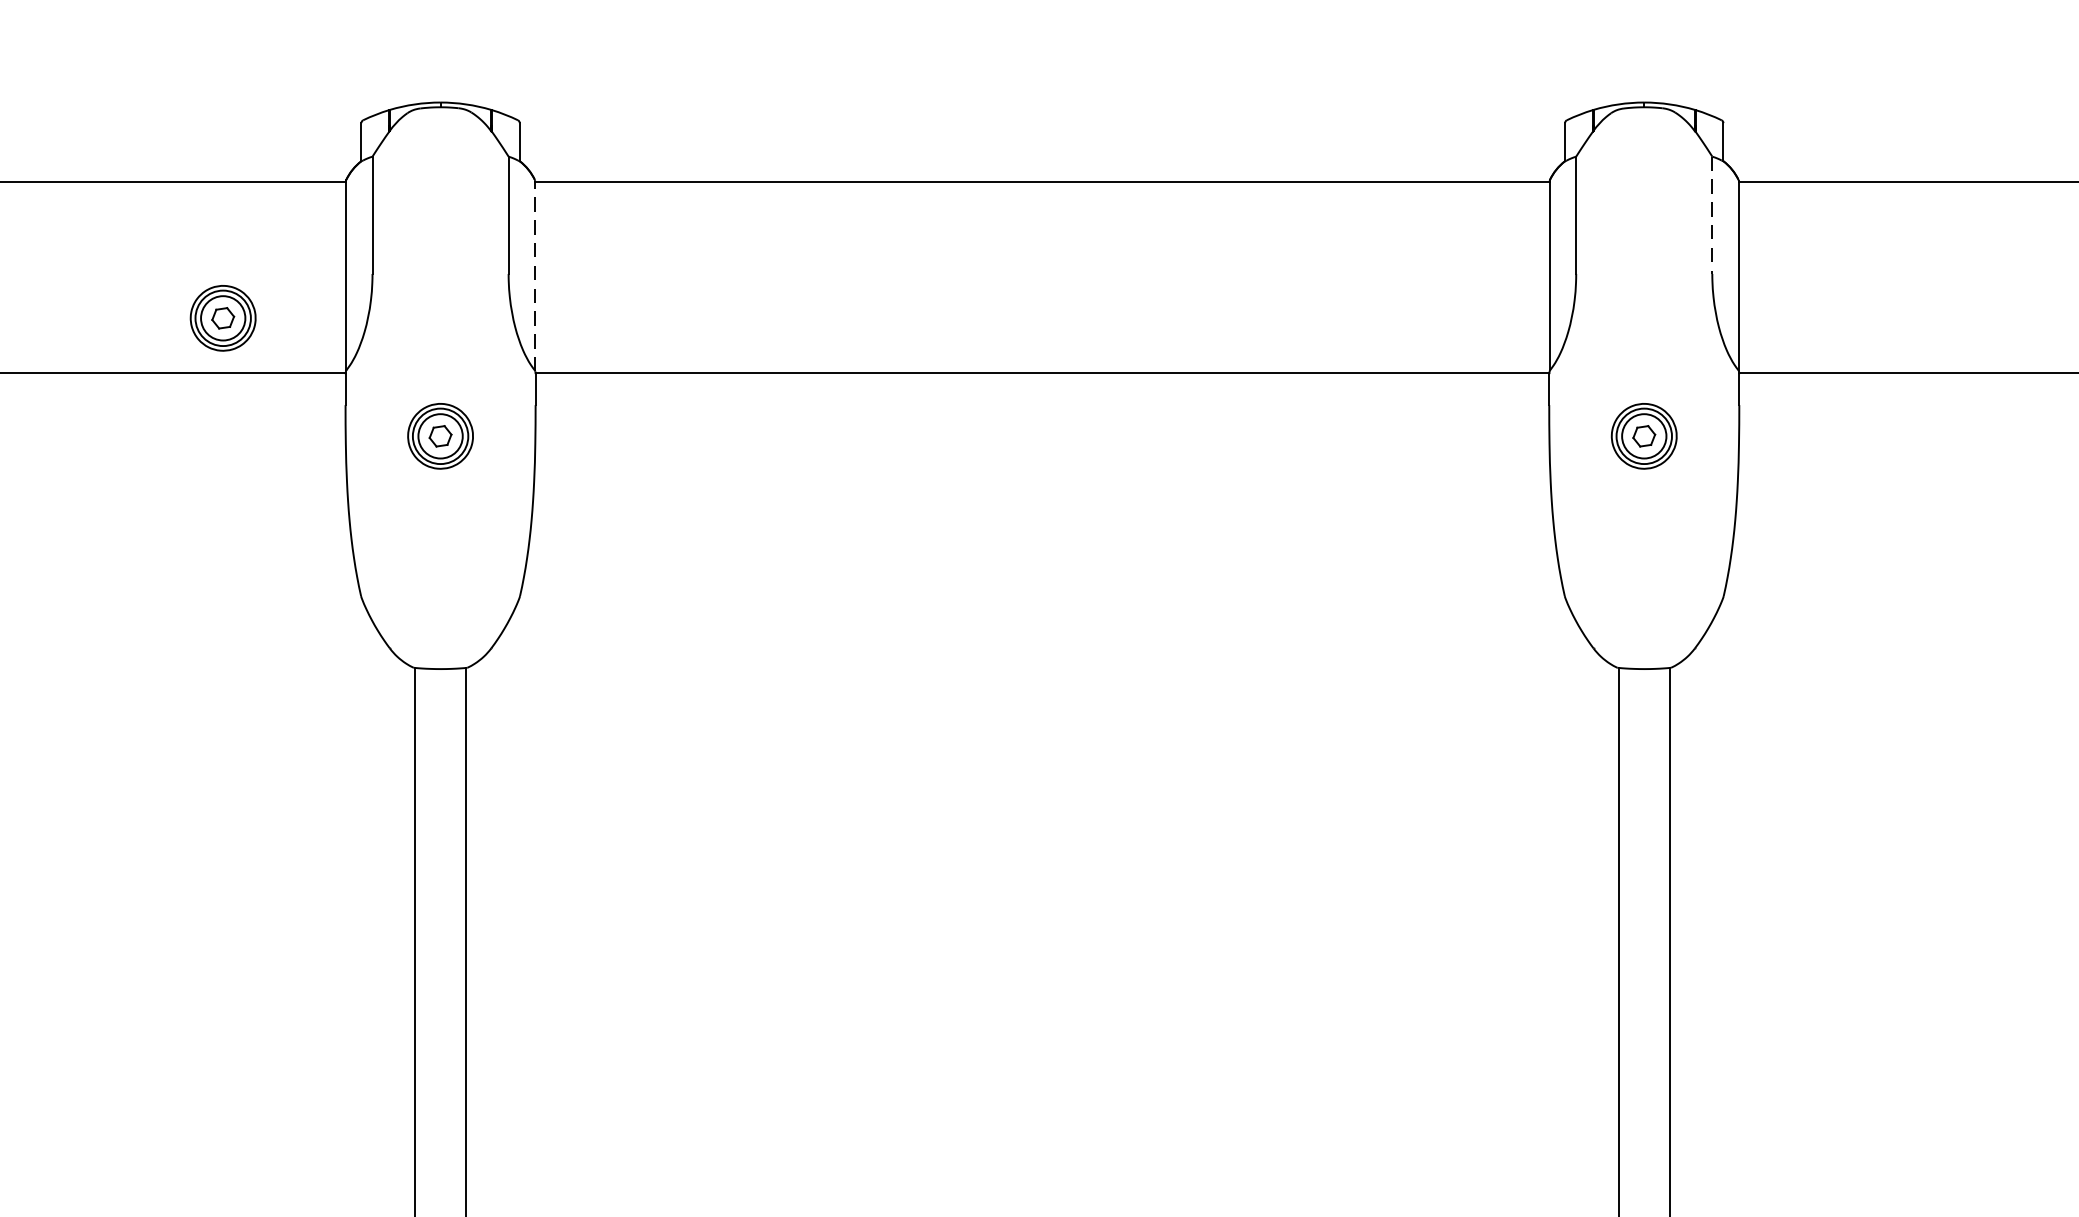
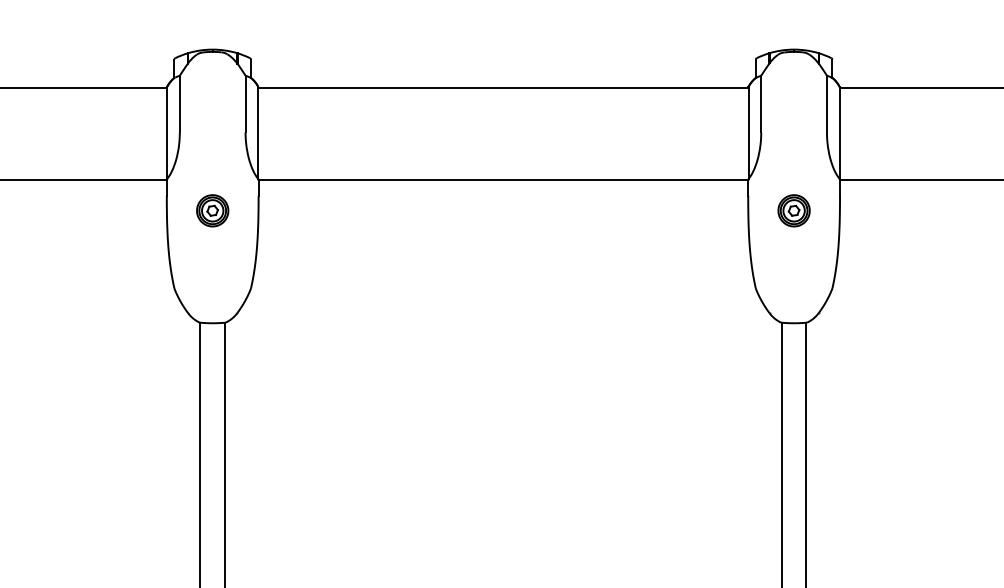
line: (1711, 216) -> (826, 104), dashed -> solid
line: (535, 276) -> (258, 133), dashed -> solid
part: (222, 317) -> (107, 153), removed

